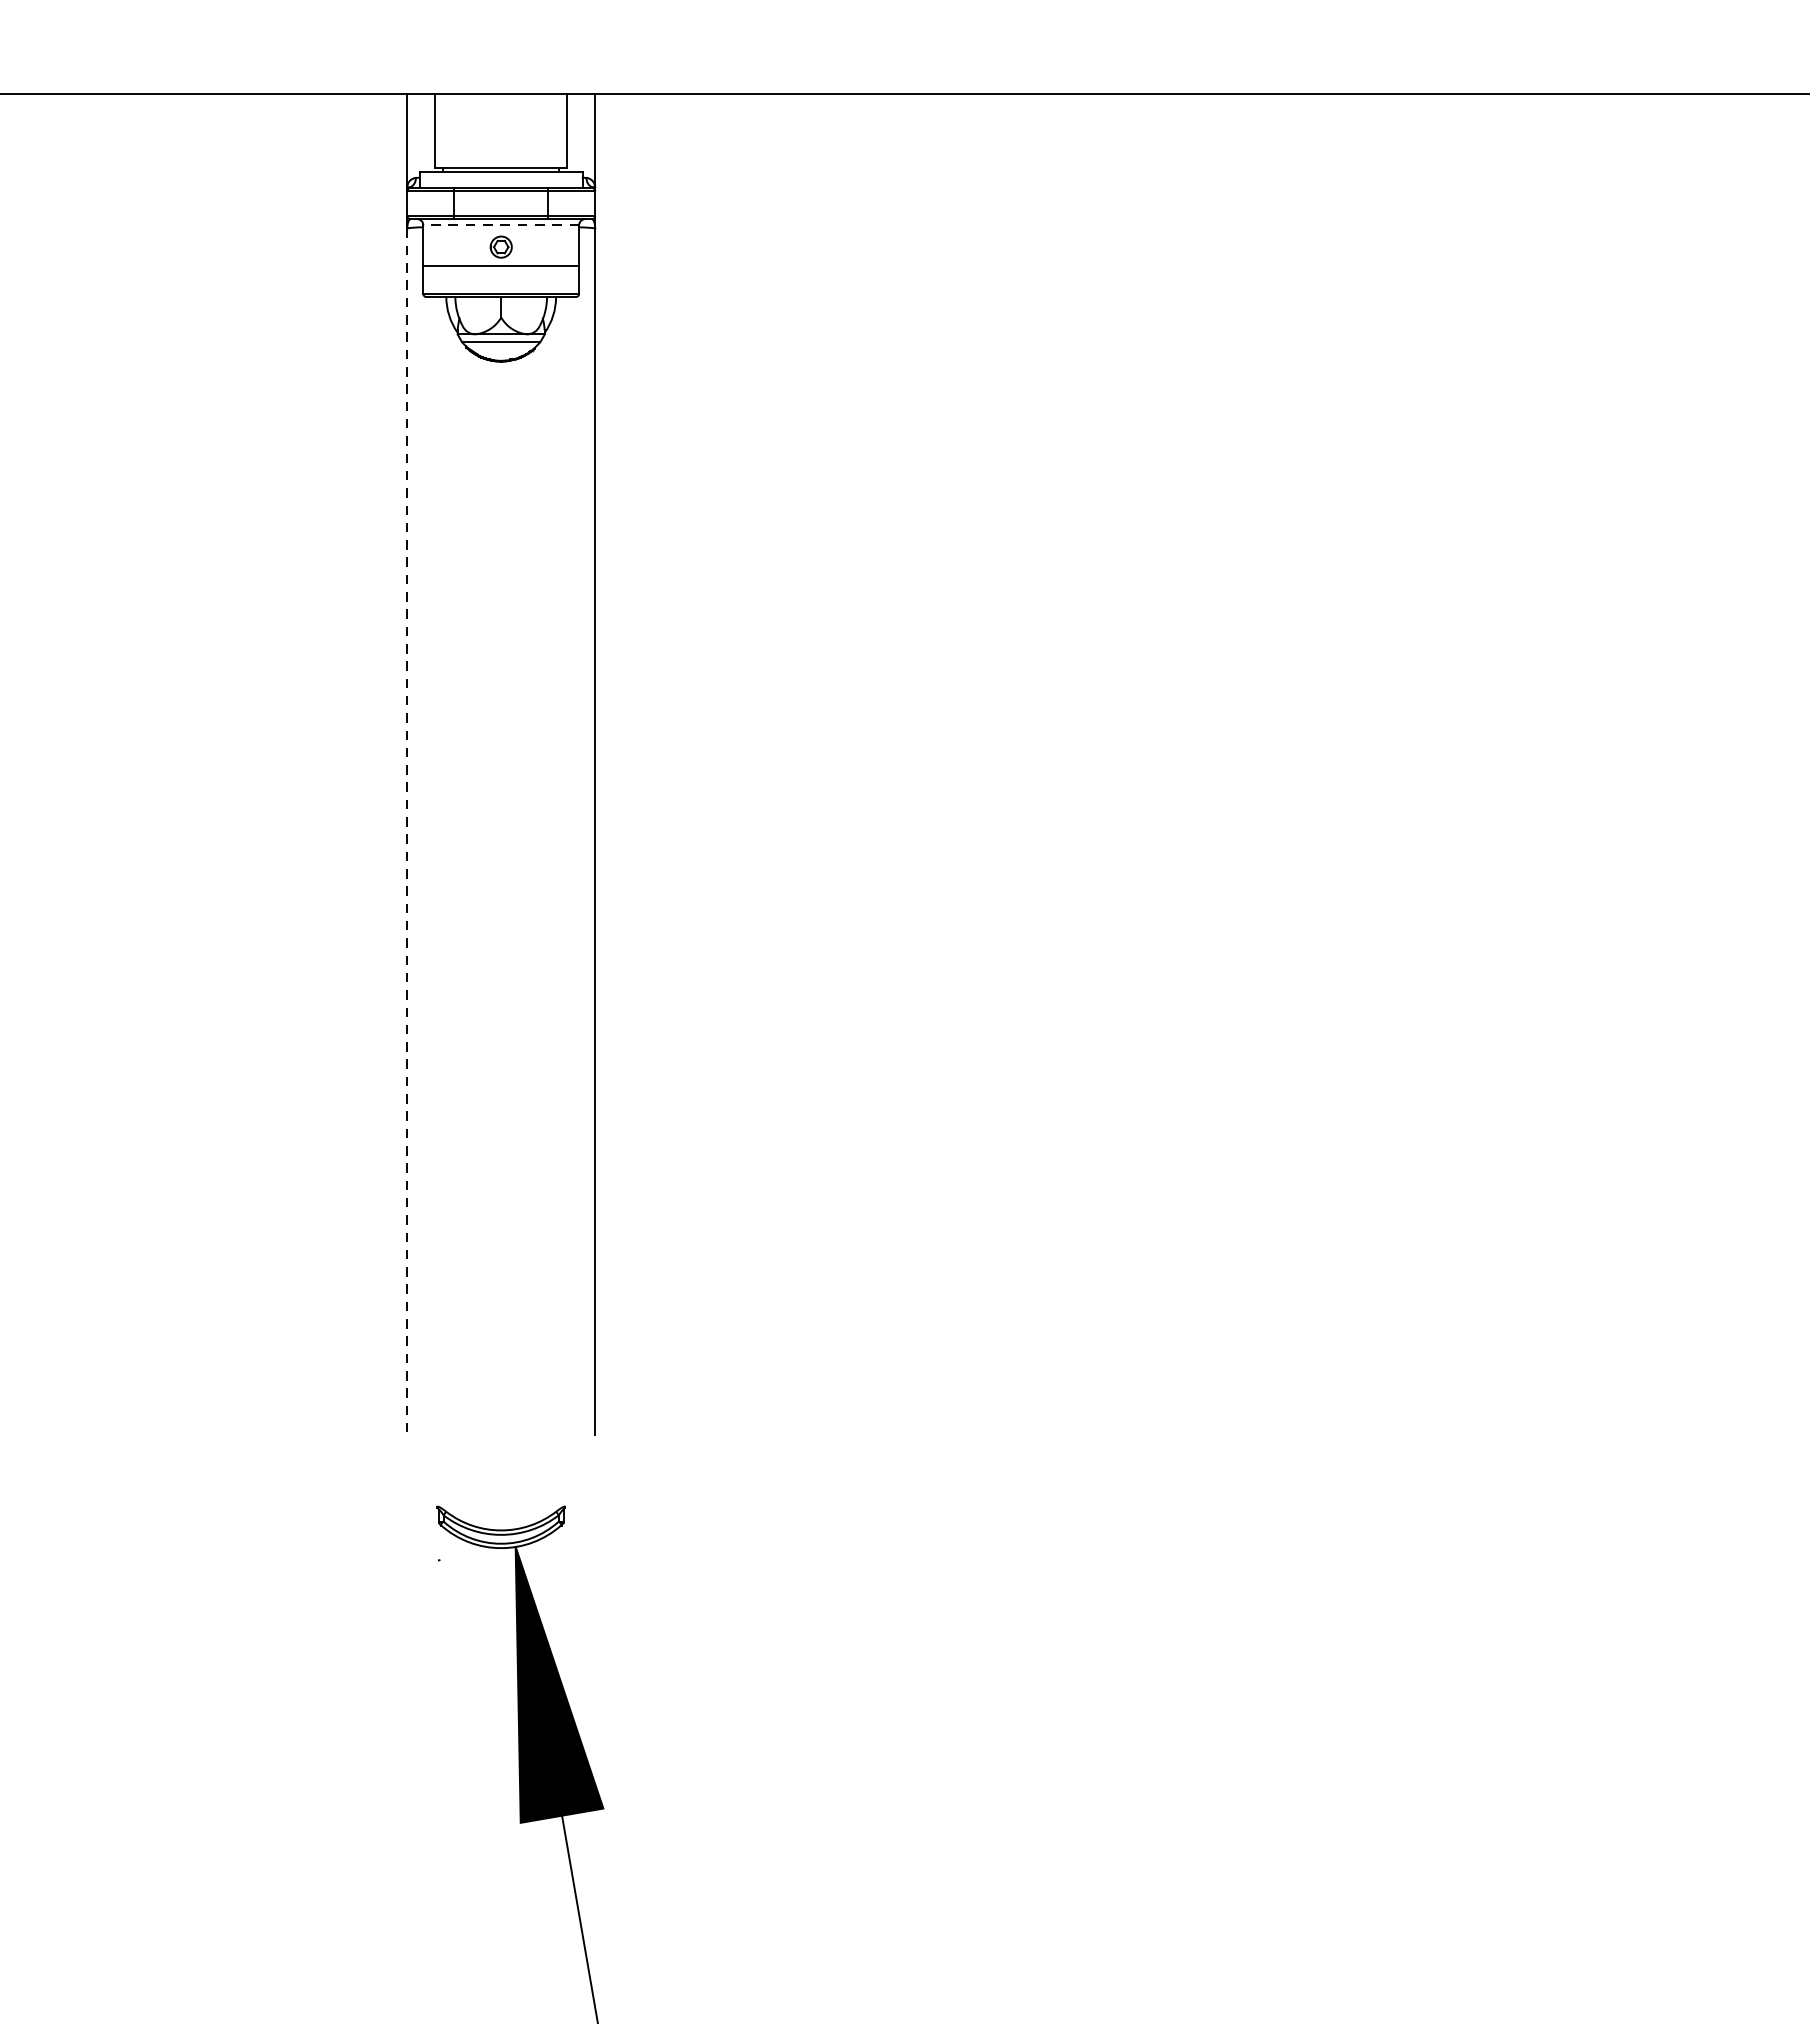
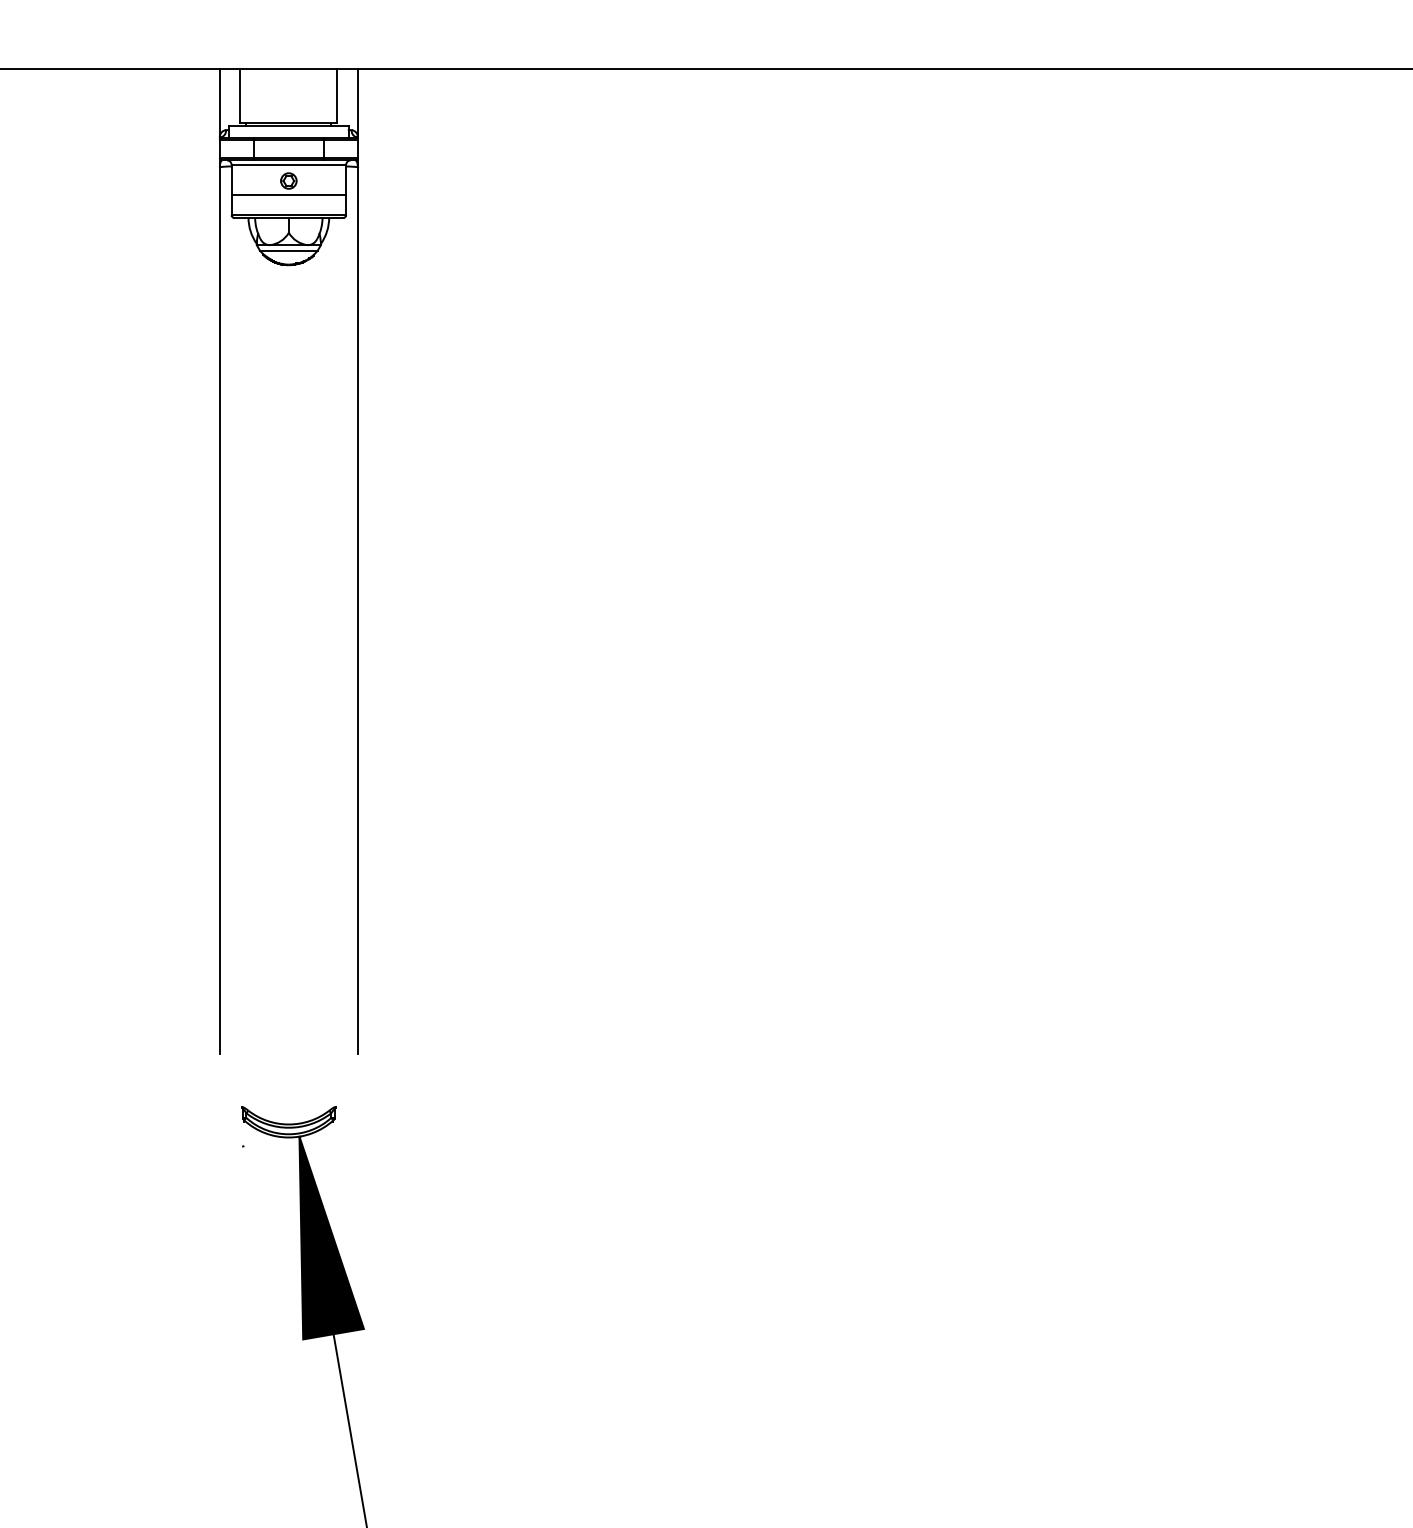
line: (500, 226) -> (288, 165), dashed -> solid
line: (406, 832) -> (219, 611), dashed -> solid

